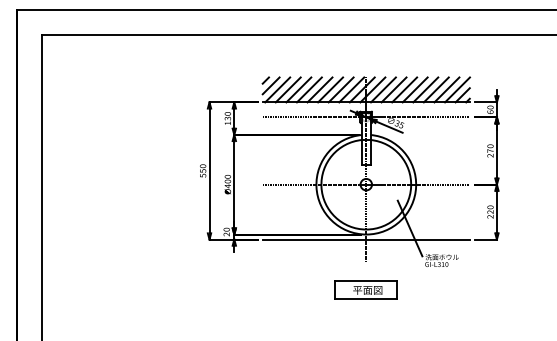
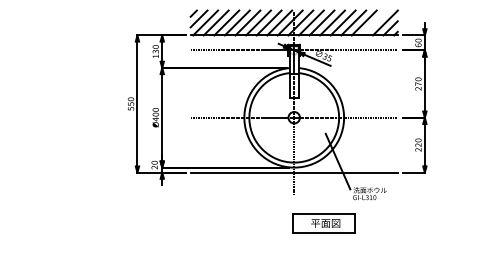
line: (446, 89) -> (374, 22), removed
part: (365, 289) -> (323, 222), moved

